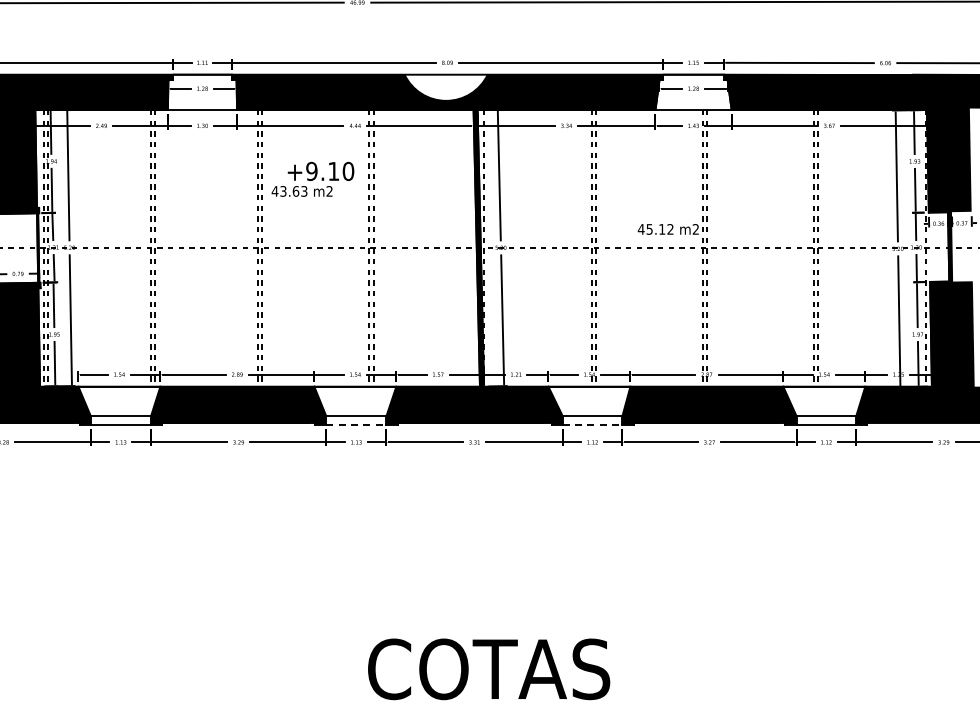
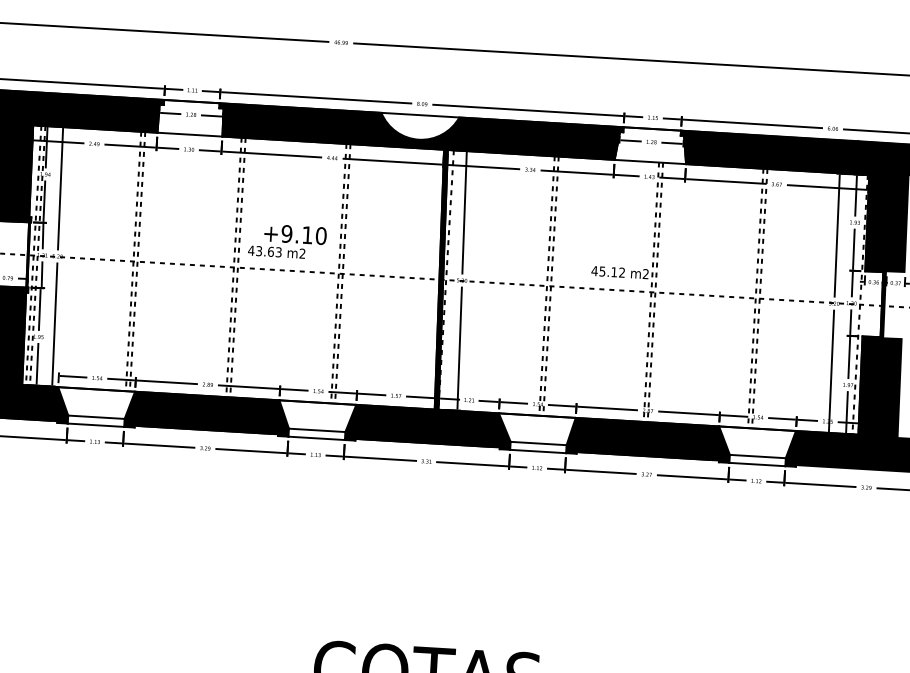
text: (312, 178) -> (287, 240), moved
line: (356, 424) -> (316, 438), dashed -> solid
line: (592, 424) -> (538, 451), dashed -> solid

